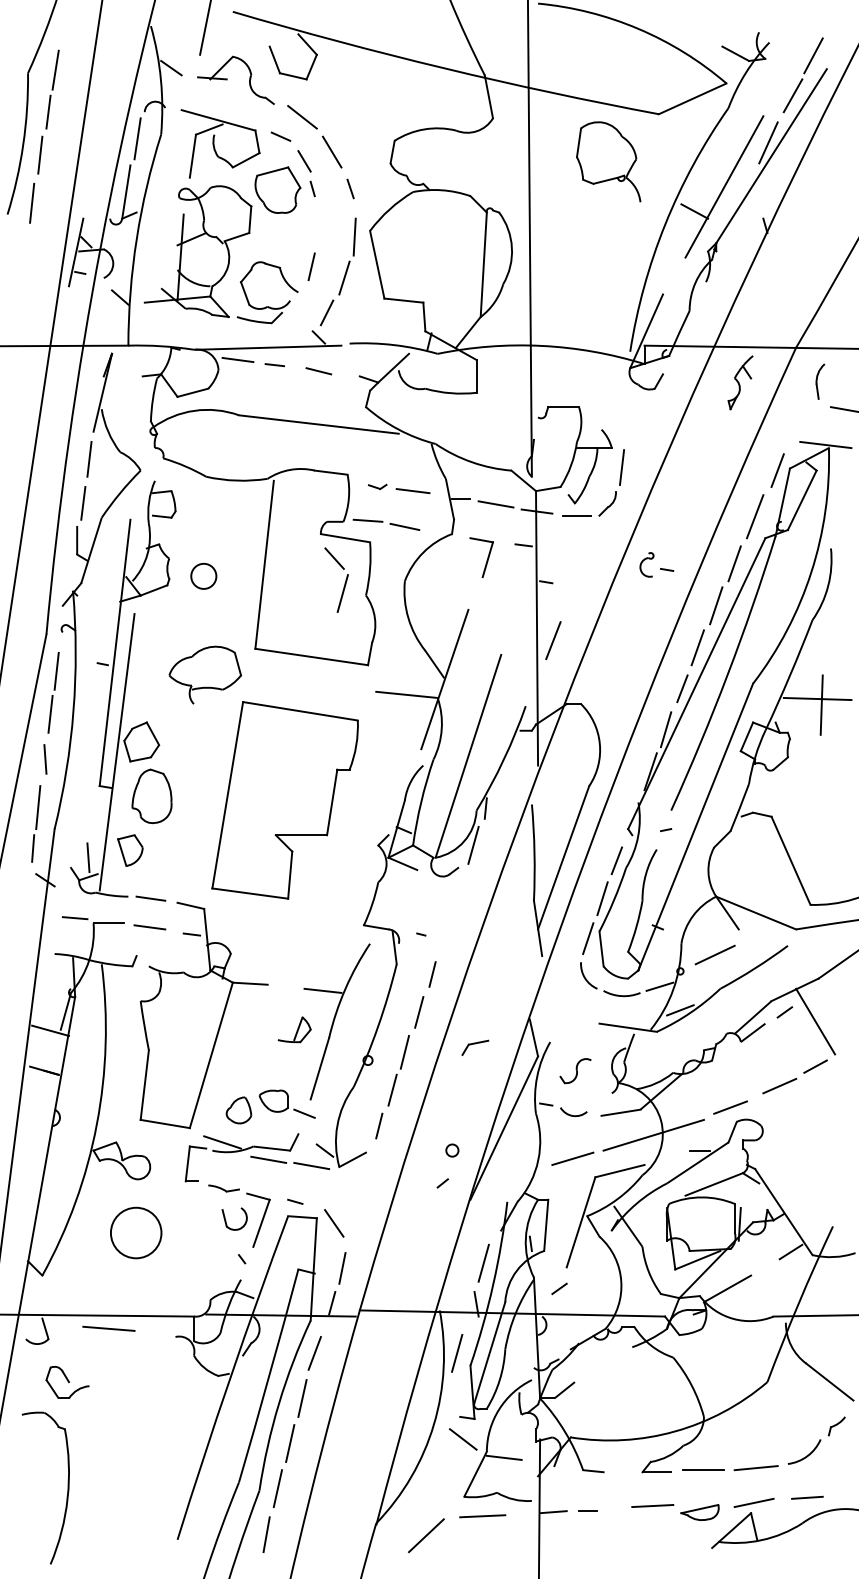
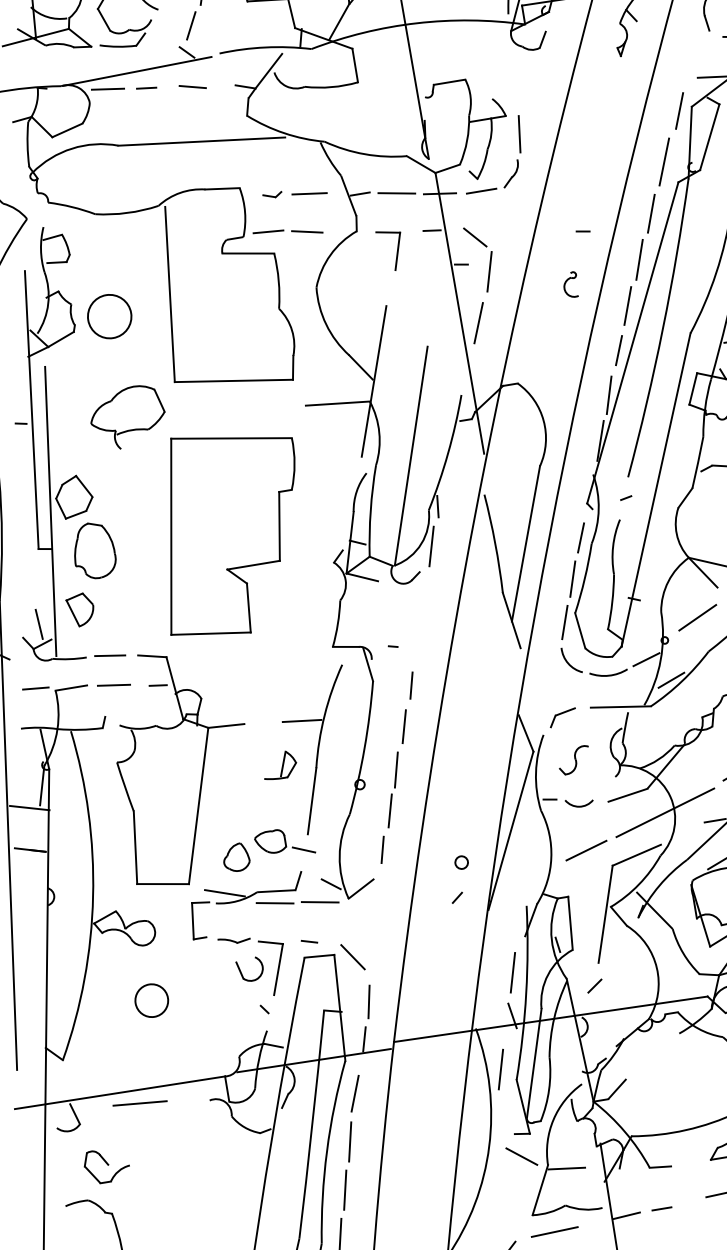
part: (646, 564) -> (570, 284), moved
circle: (203, 576) -> (109, 316), size x1.67
part: (344, 583) -> (489, 261), moved
part: (475, 1047) -> (562, 717), moved
circle: (136, 1232) -> (152, 1000), size x0.62

